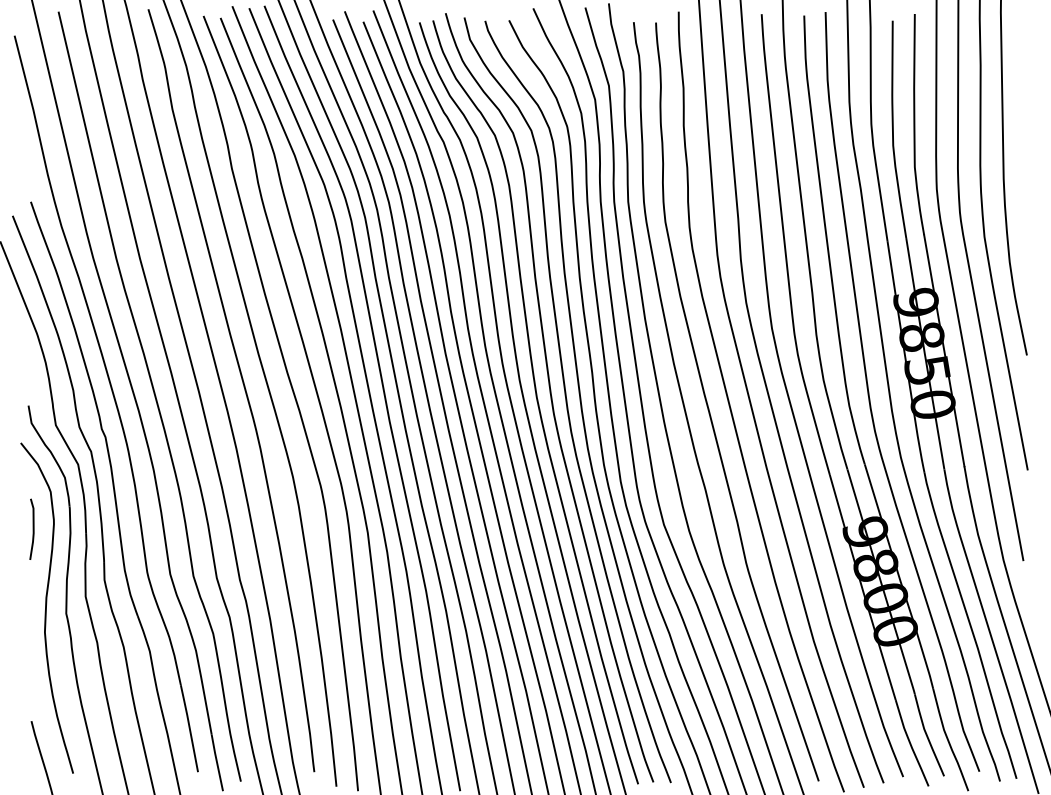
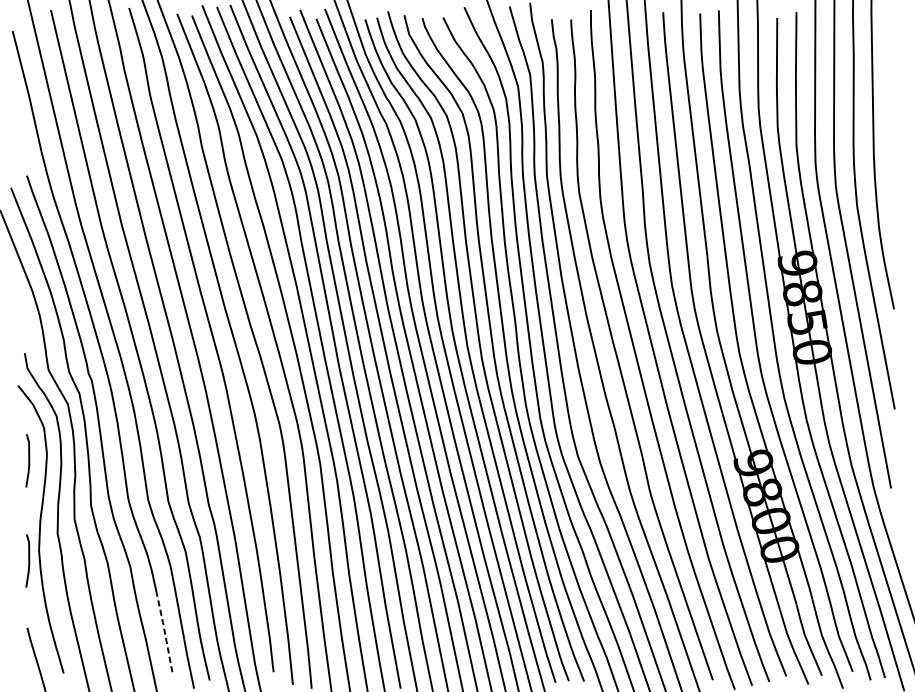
line: (32, 643) -> (28, 560), added
line: (189, 727) -> (164, 633), solid -> dashed

